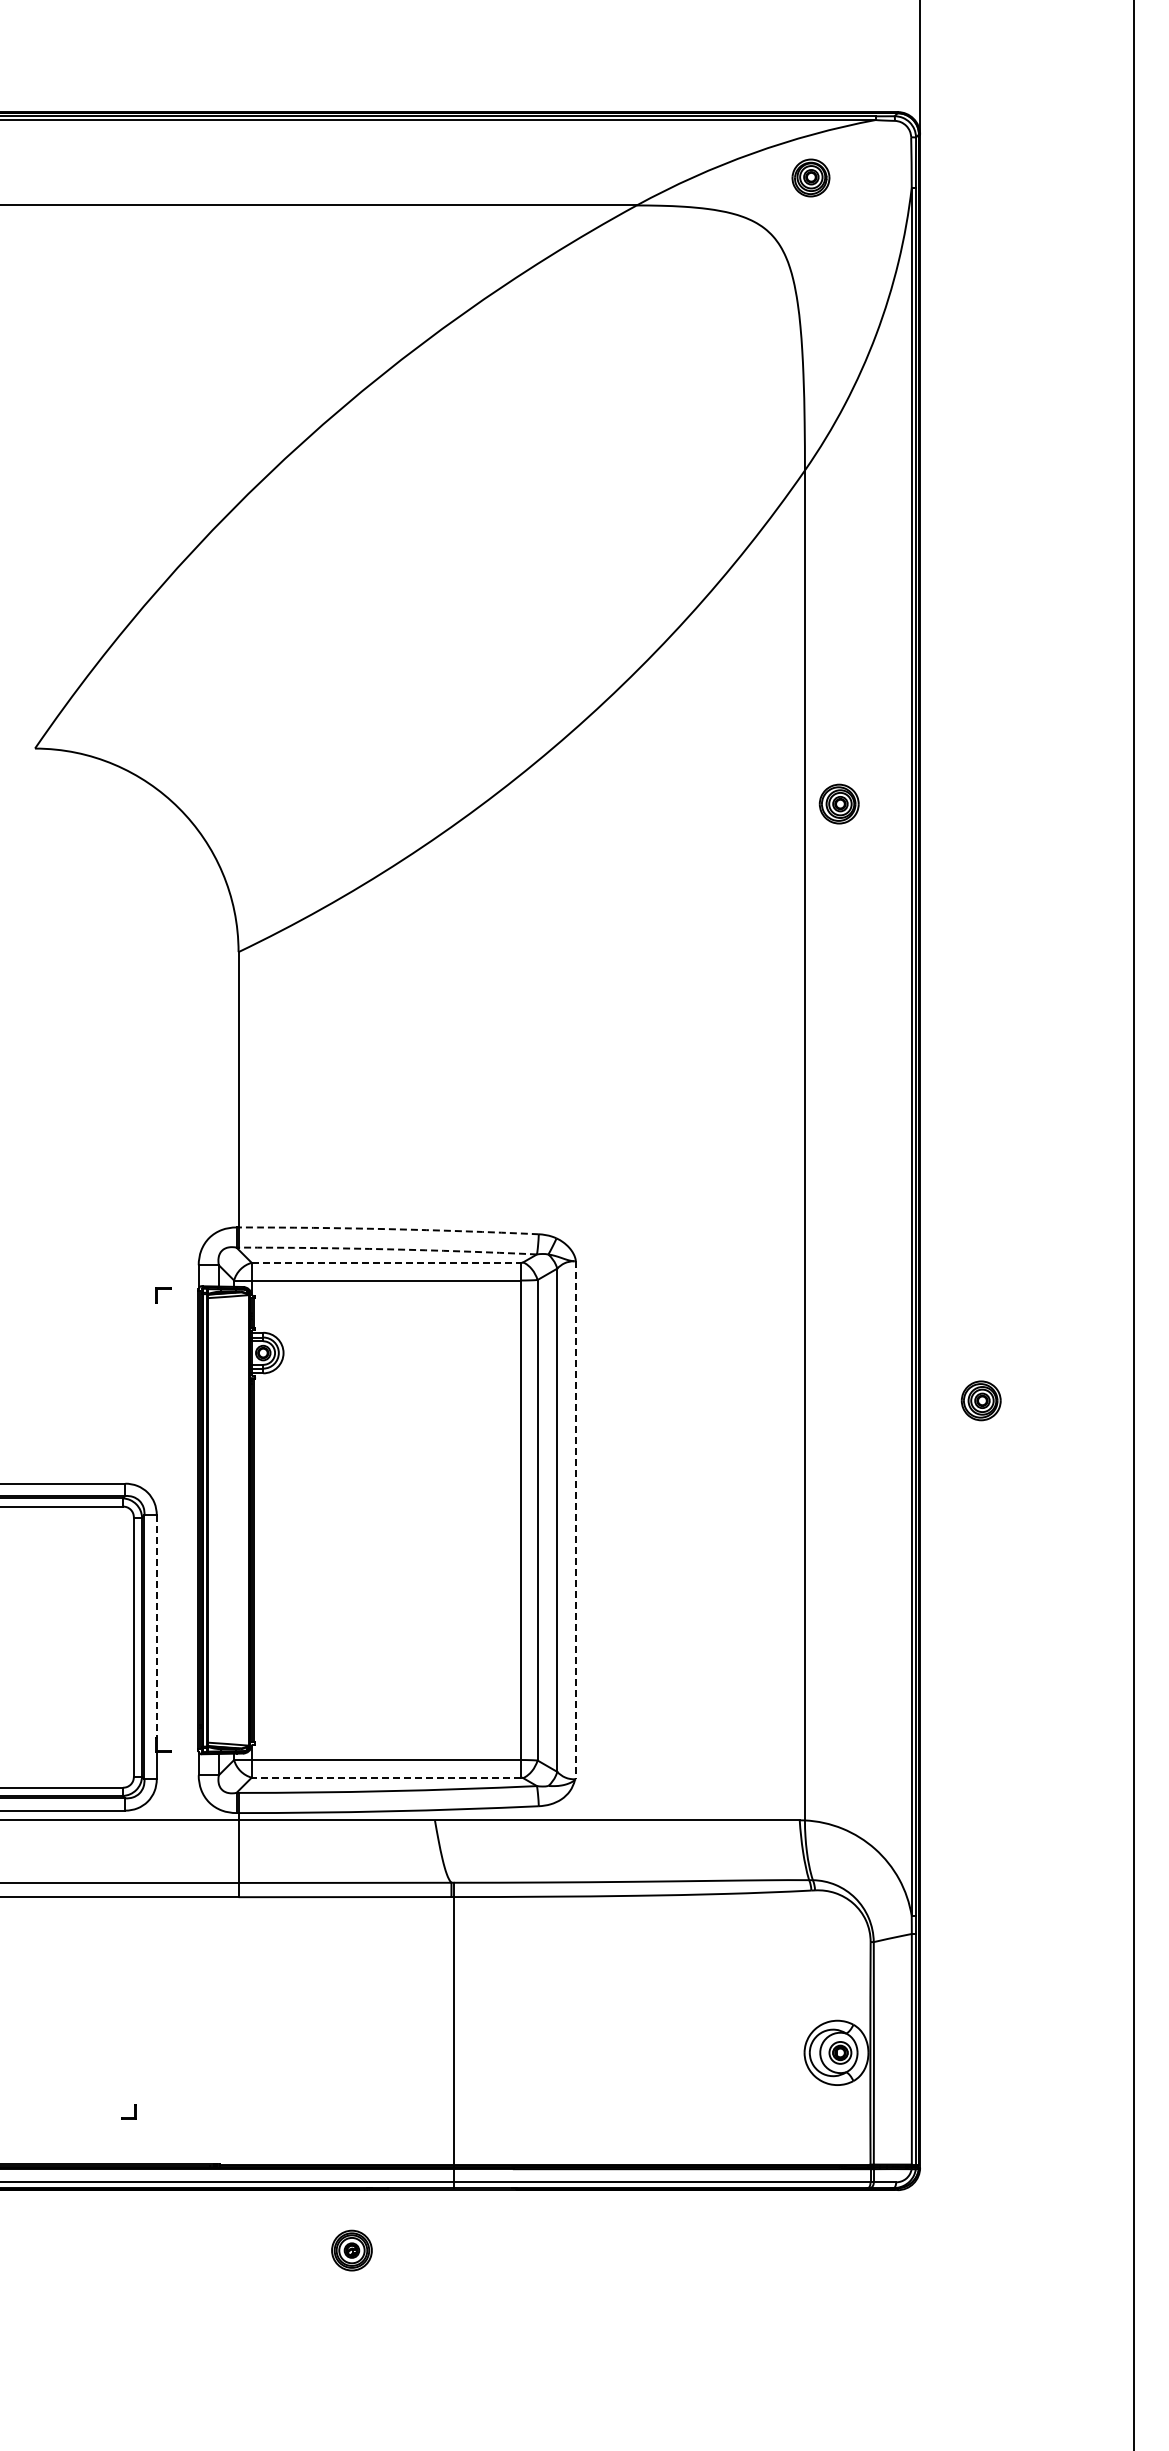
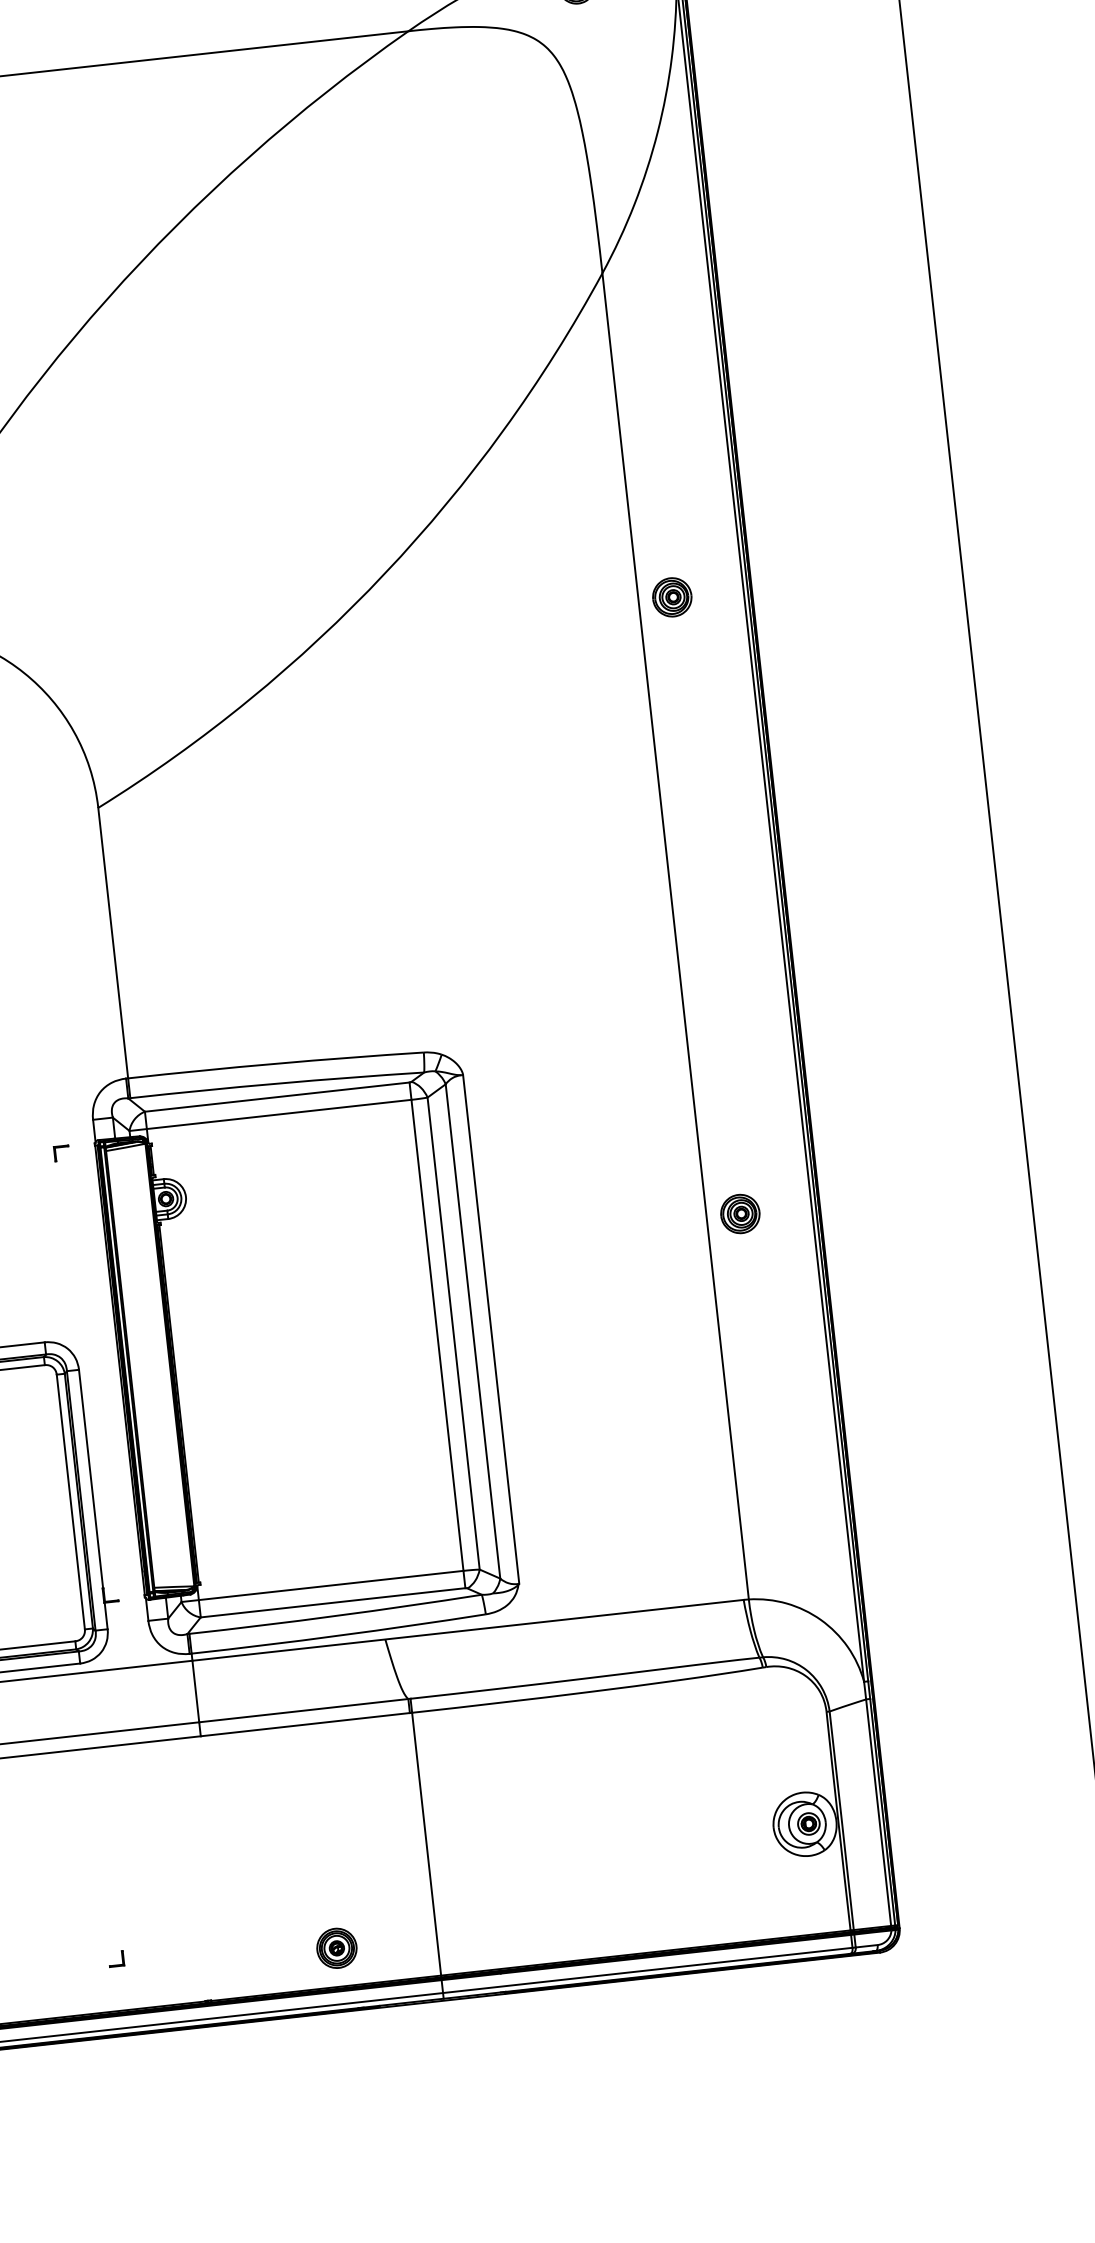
arc: (388, 1229) -> (275, 1064), dashed -> solid
arc: (387, 1249) -> (276, 1083), dashed -> solid
line: (386, 1262) -> (277, 1096), dashed -> solid
part: (980, 1400) -> (739, 1213), moved
line: (575, 1520) -> (490, 1329), dashed -> solid
line: (156, 1626) -> (90, 1479), dashed -> solid
line: (386, 1777) -> (333, 1602), dashed -> solid
part: (351, 2250) -> (336, 1948), moved

